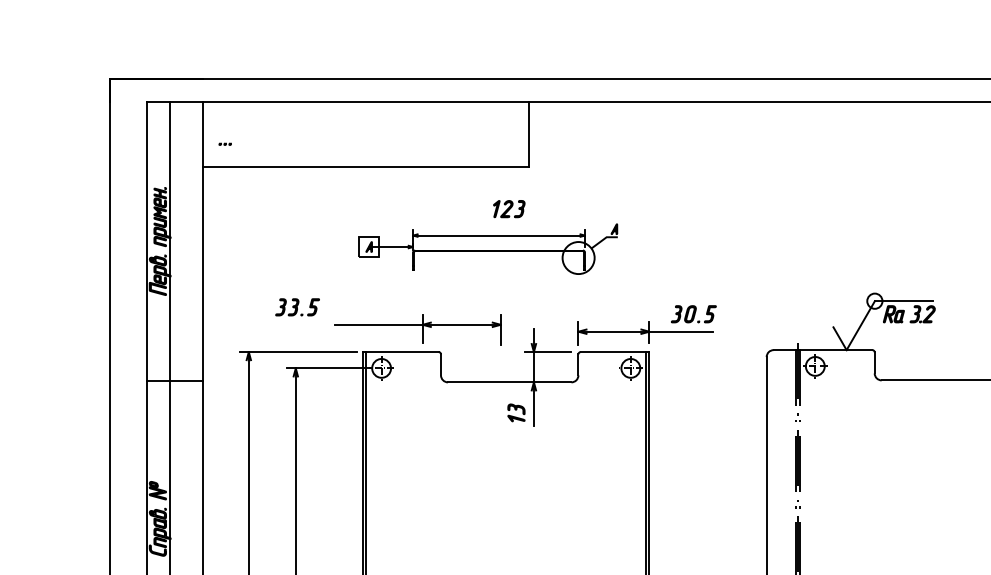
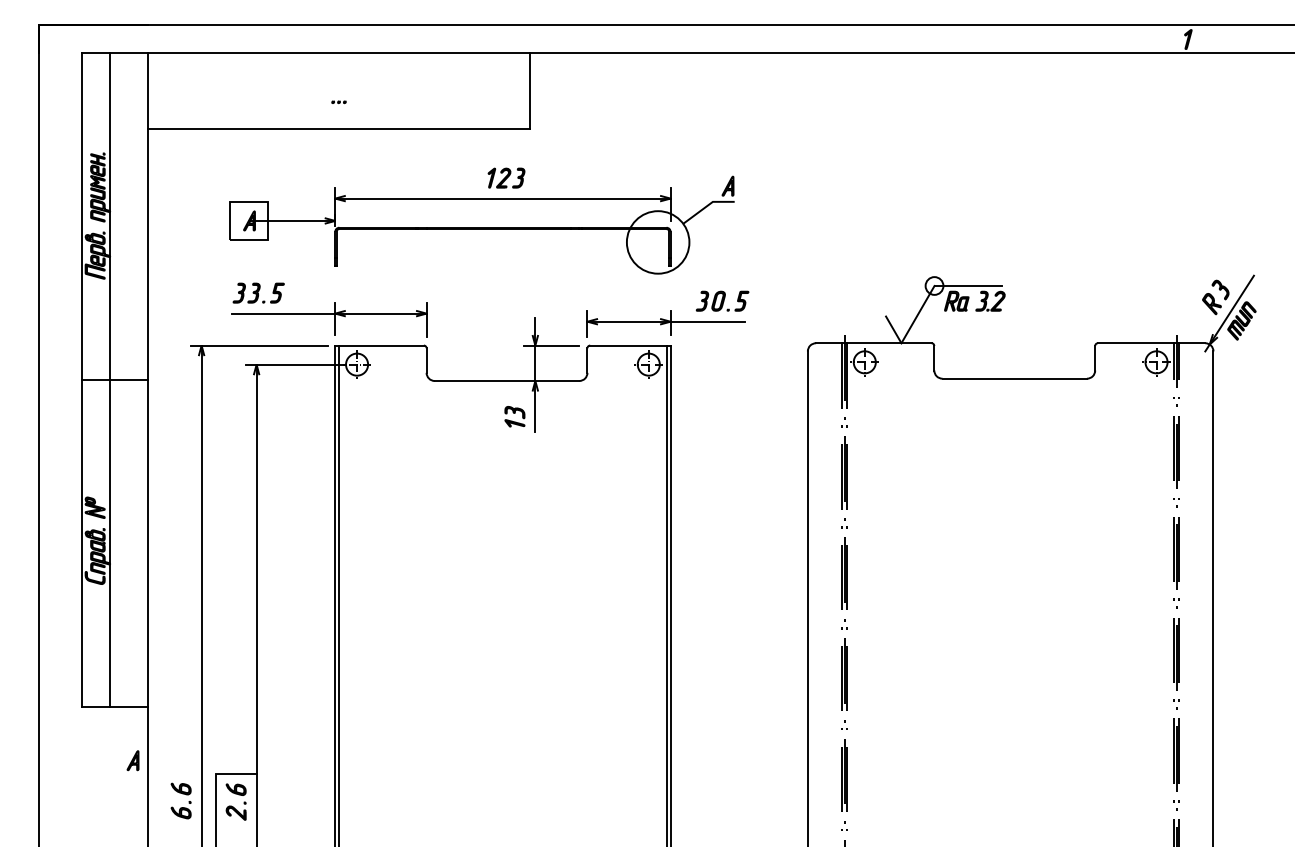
part: (224, 144) -> (338, 102), moved
part: (487, 248) -> (481, 224), size x1.67
part: (417, 329) -> (329, 319), moved

